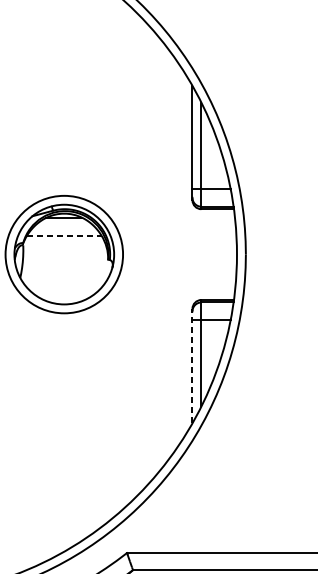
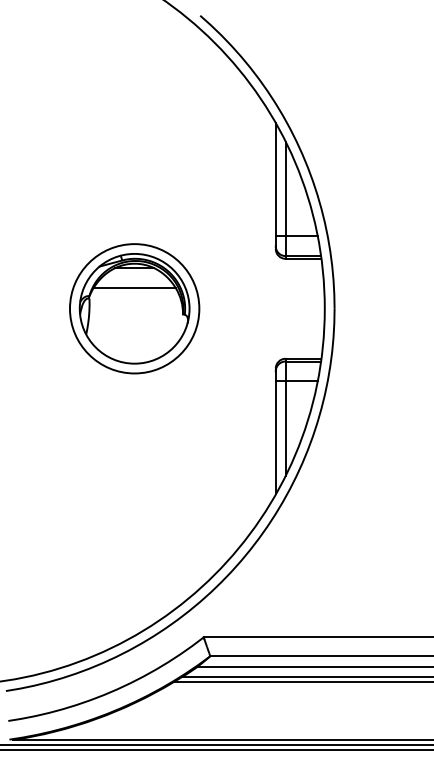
line: (64, 235) -> (134, 287), dashed -> solid
line: (192, 366) -> (275, 431), dashed -> solid

